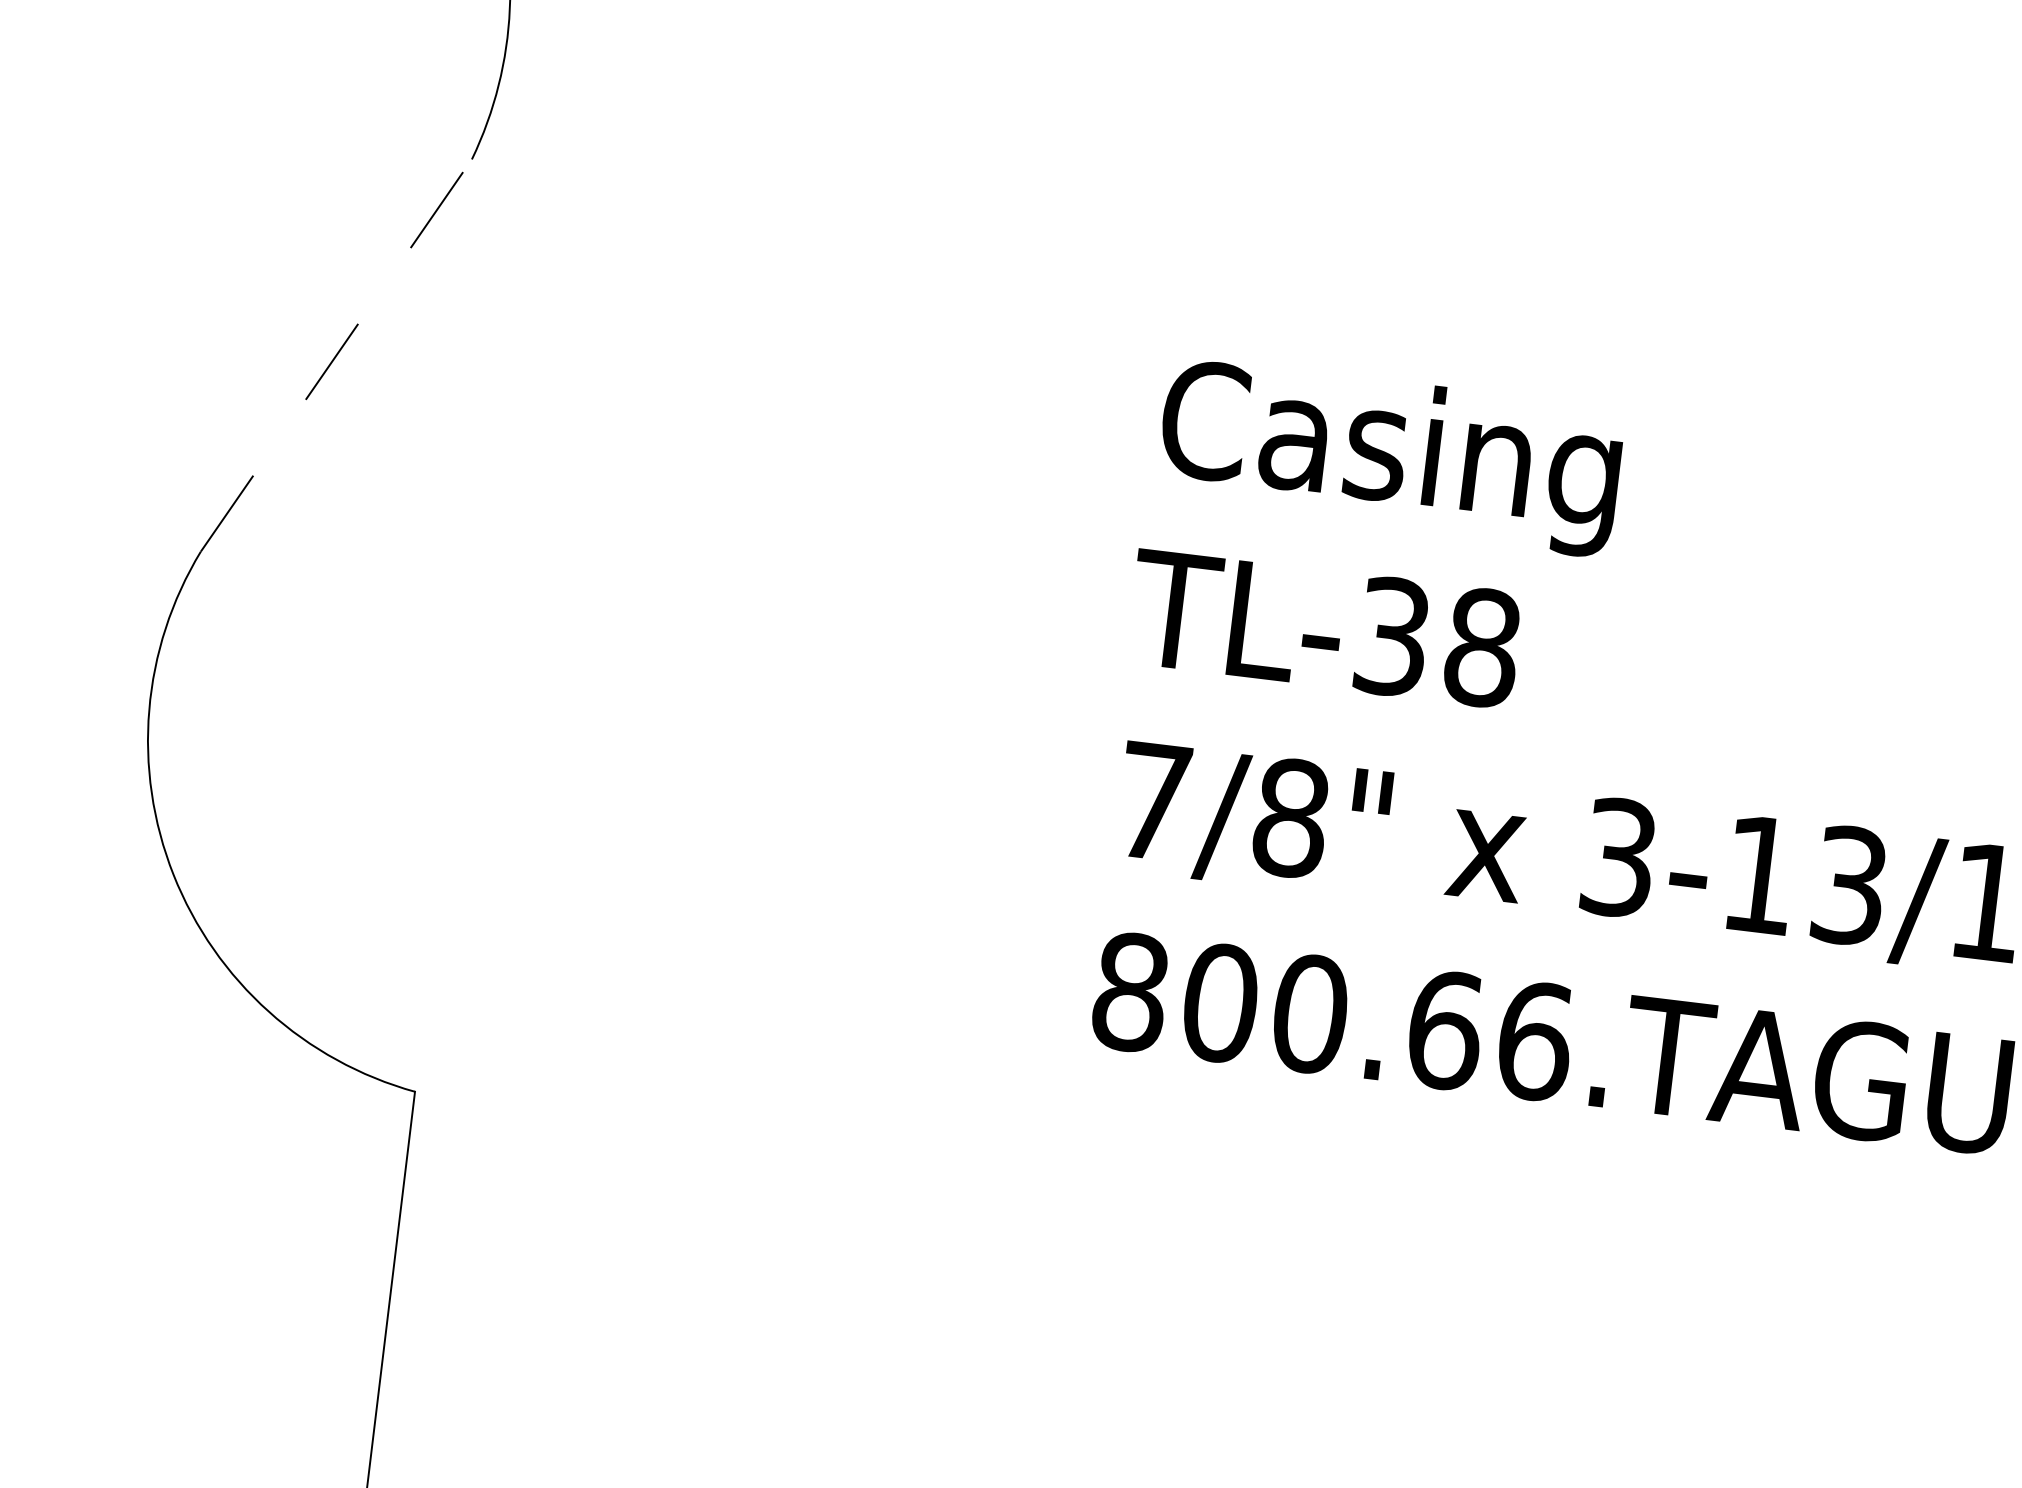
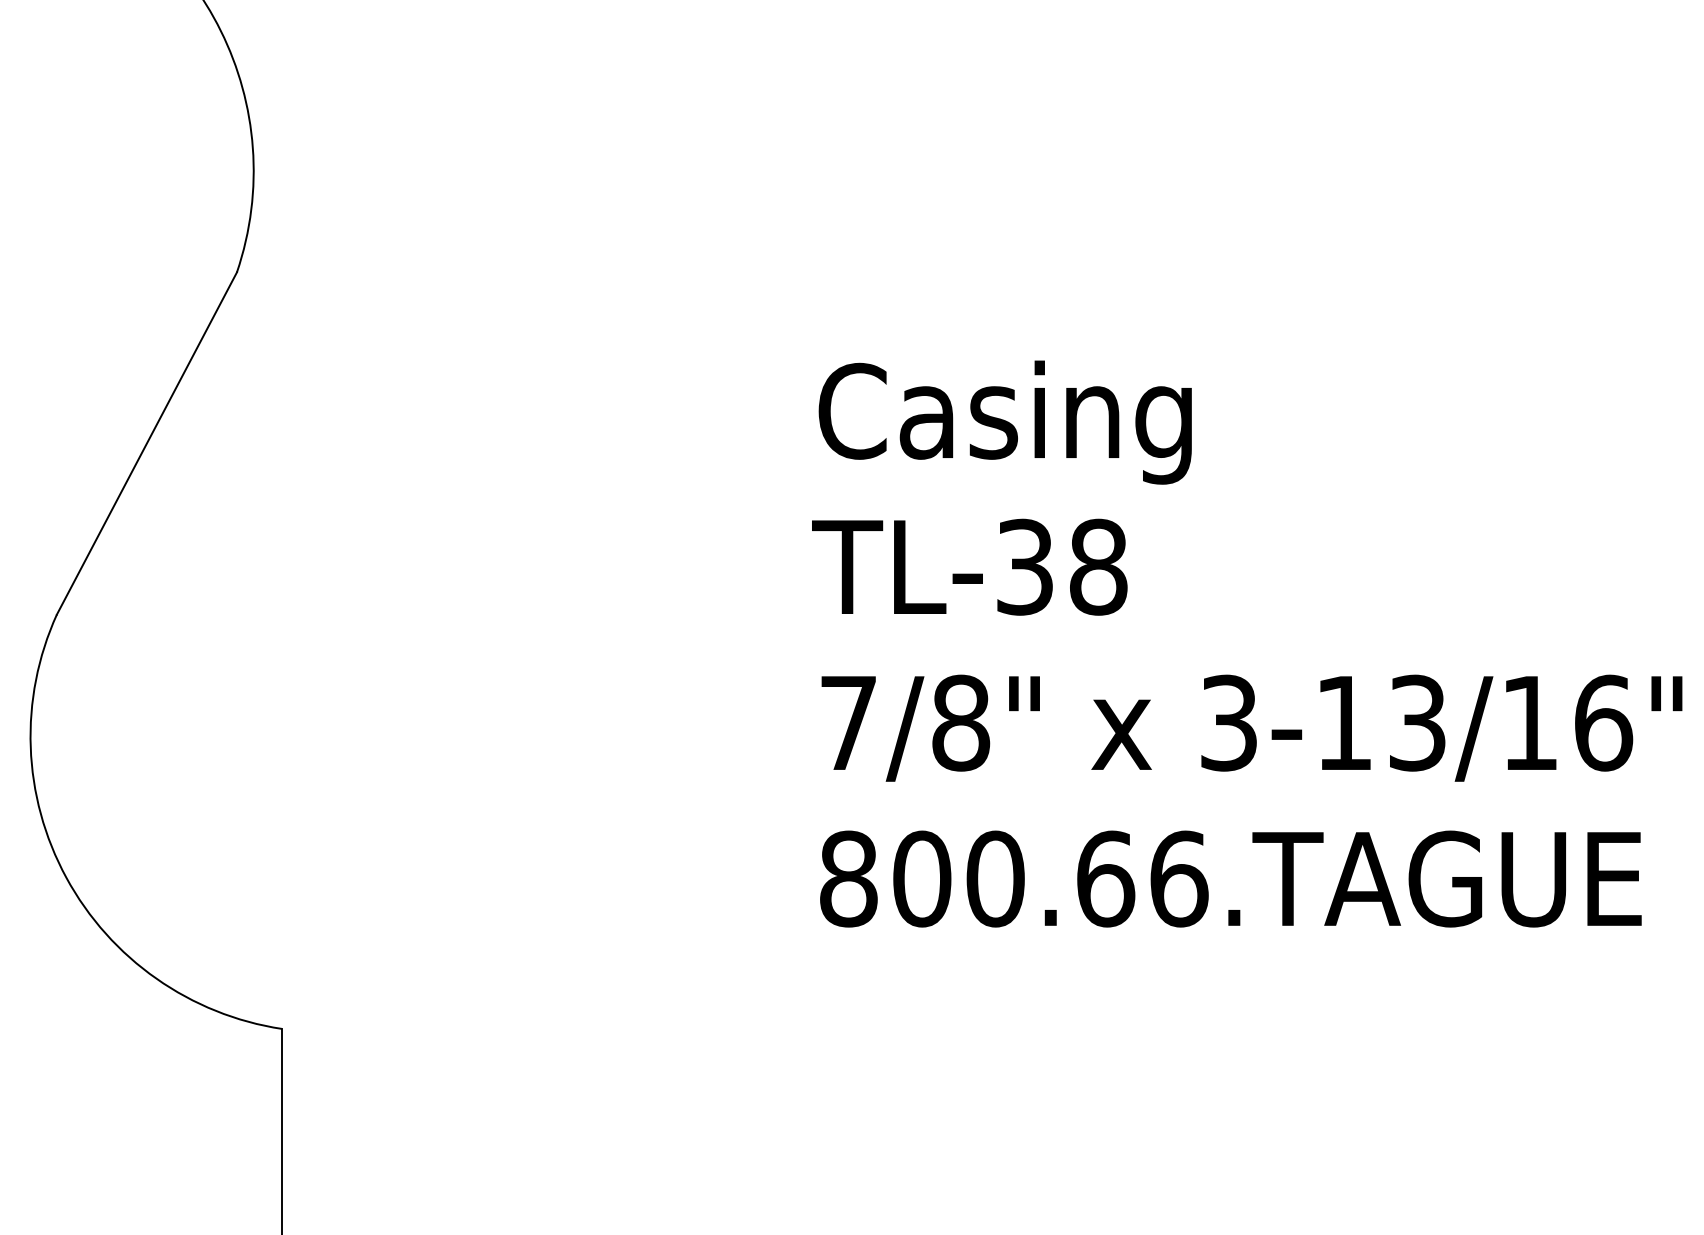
line: (337, 355) -> (147, 443), dashed -> solid

